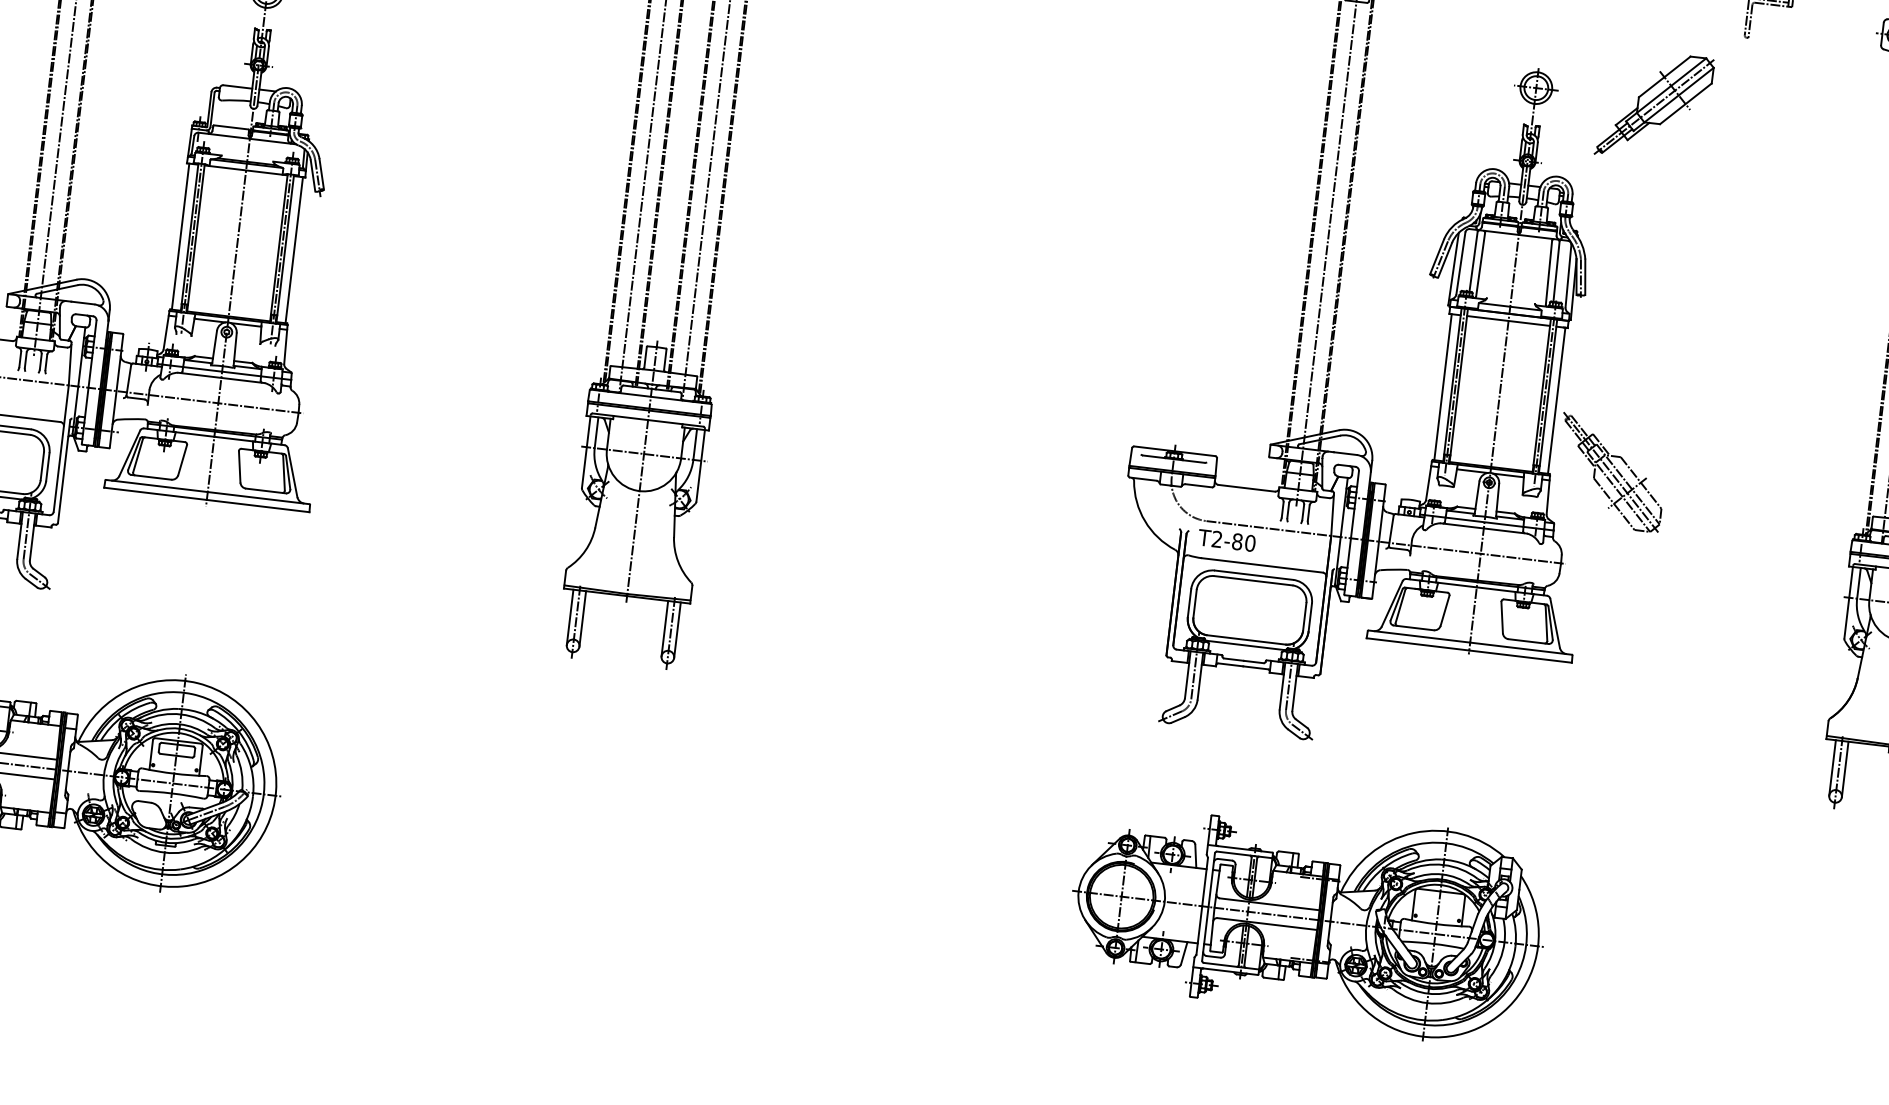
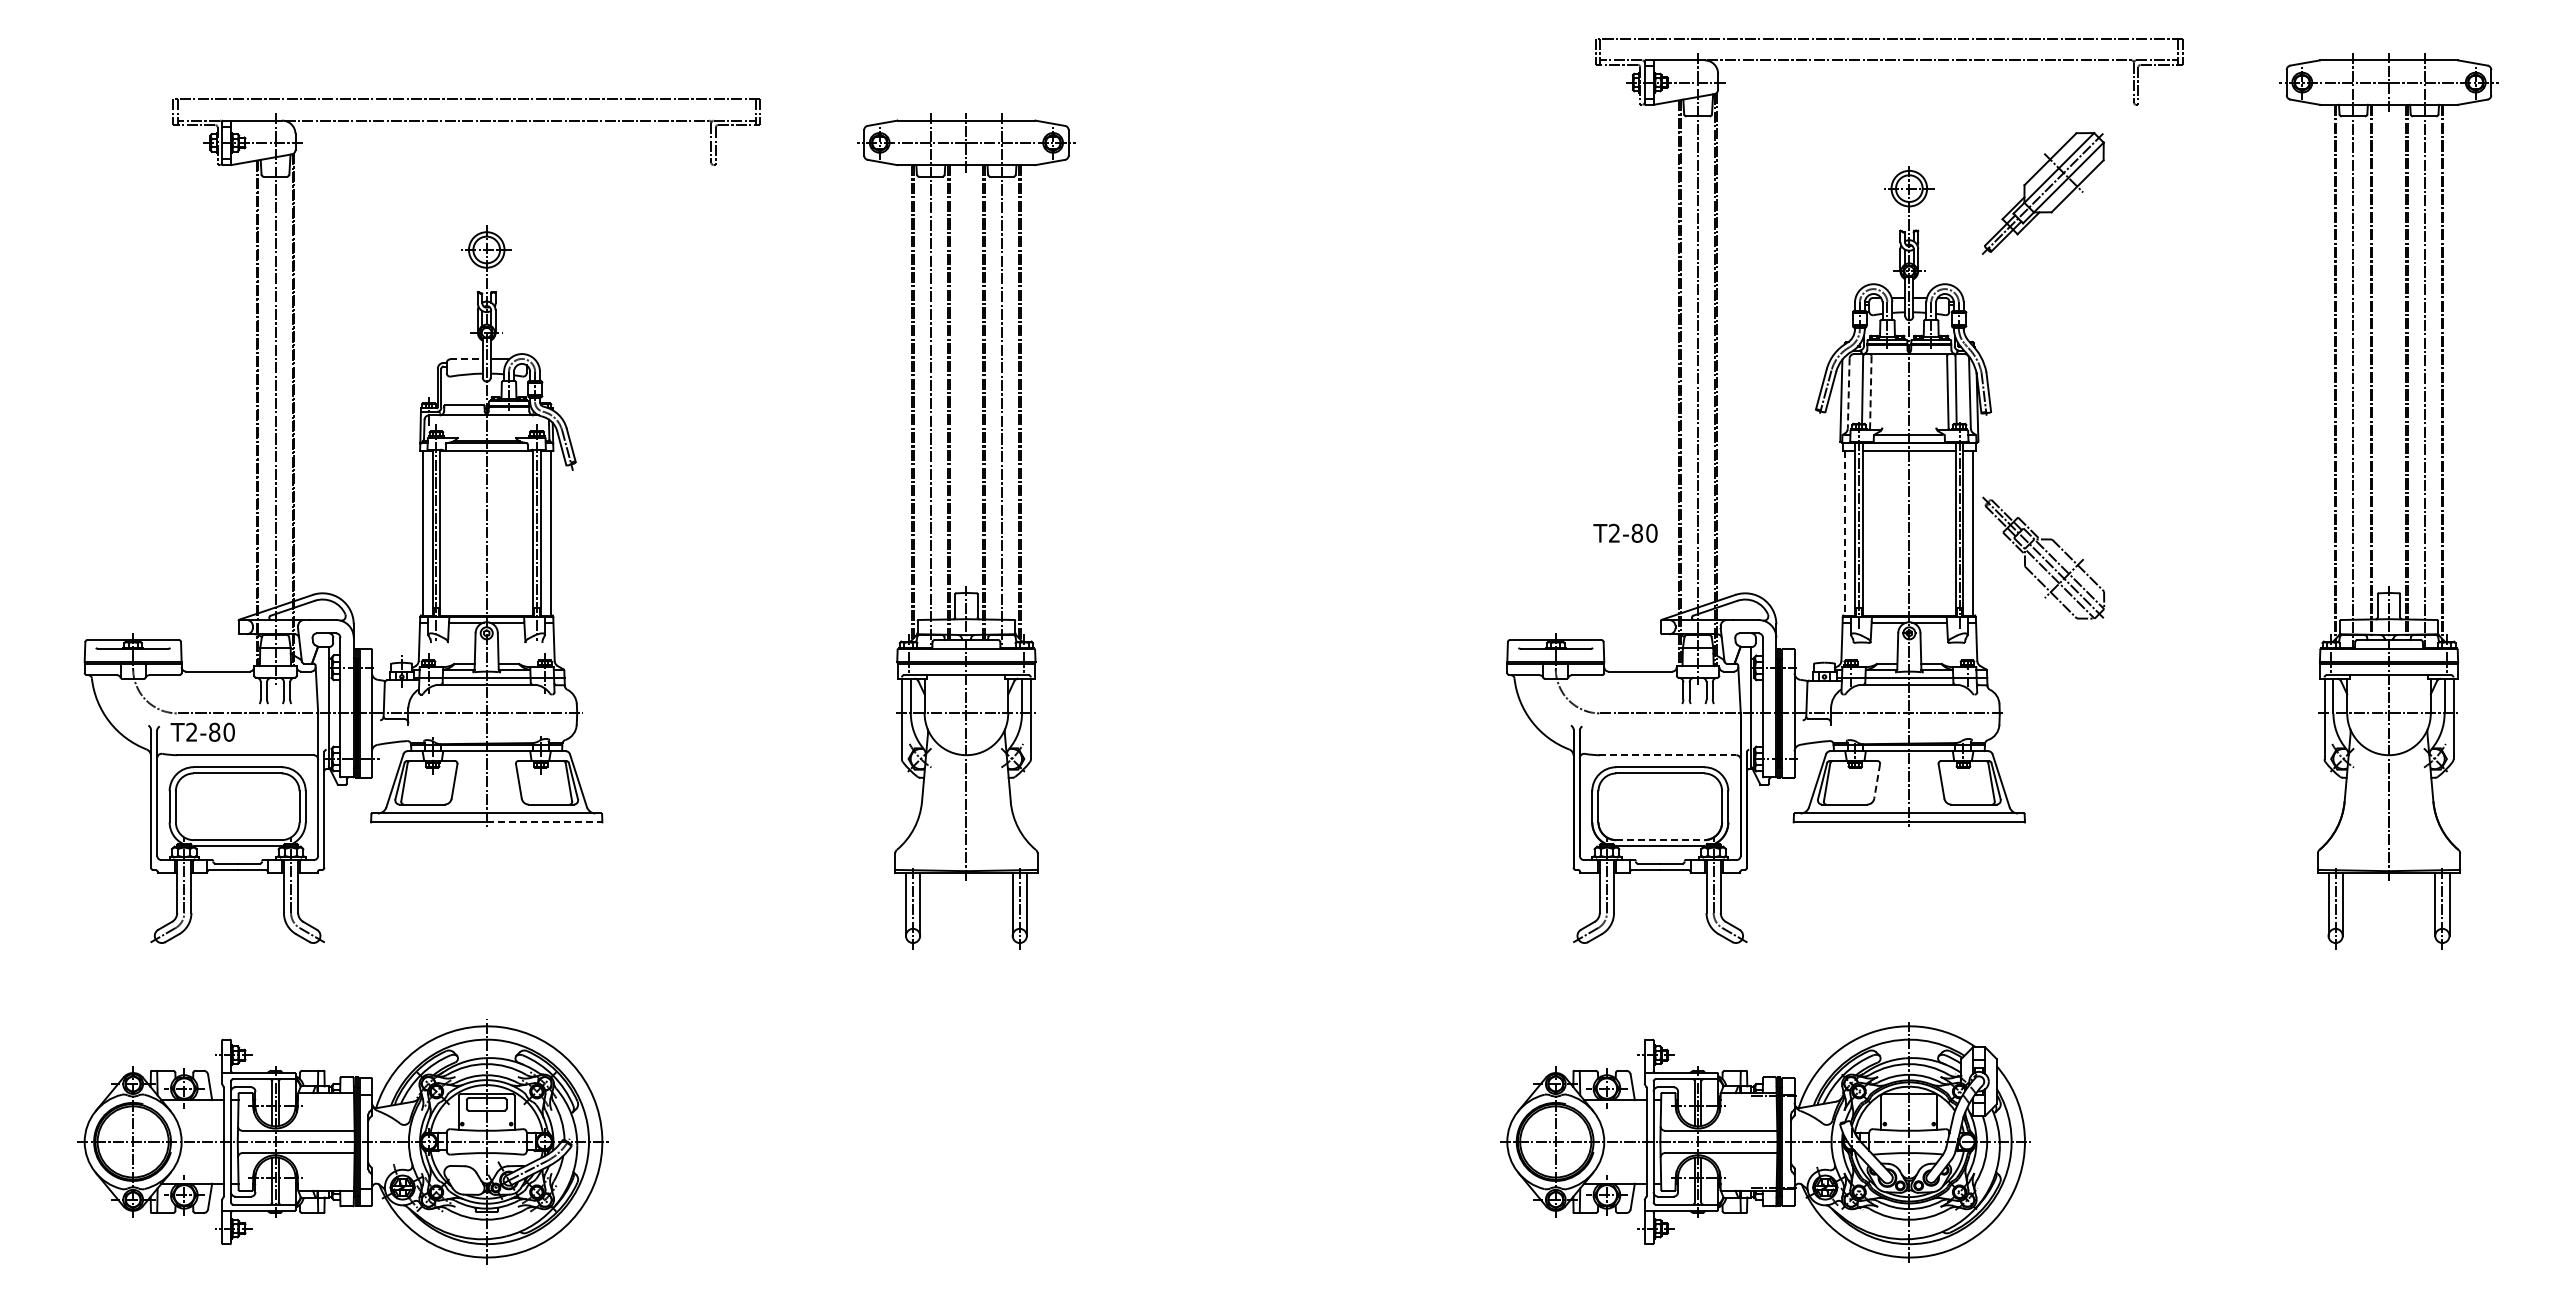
line: (238, 87) -> (467, 359), solid -> dashed
line: (1460, 263) -> (1848, 393), solid -> dashed
line: (1480, 264) -> (1870, 392), solid -> dashed
line: (1443, 387) -> (1845, 533), solid -> dashed
part: (1611, 472) -> (2043, 557), moved
line: (258, 506) -> (544, 822), solid -> dashed
text: (1227, 539) -> (1625, 532), moved
line: (1262, 565) -> (1668, 755), solid -> dashed
line: (1445, 610) -> (1877, 781), solid -> dashed
line: (1246, 640) -> (1660, 840), solid -> dashed

